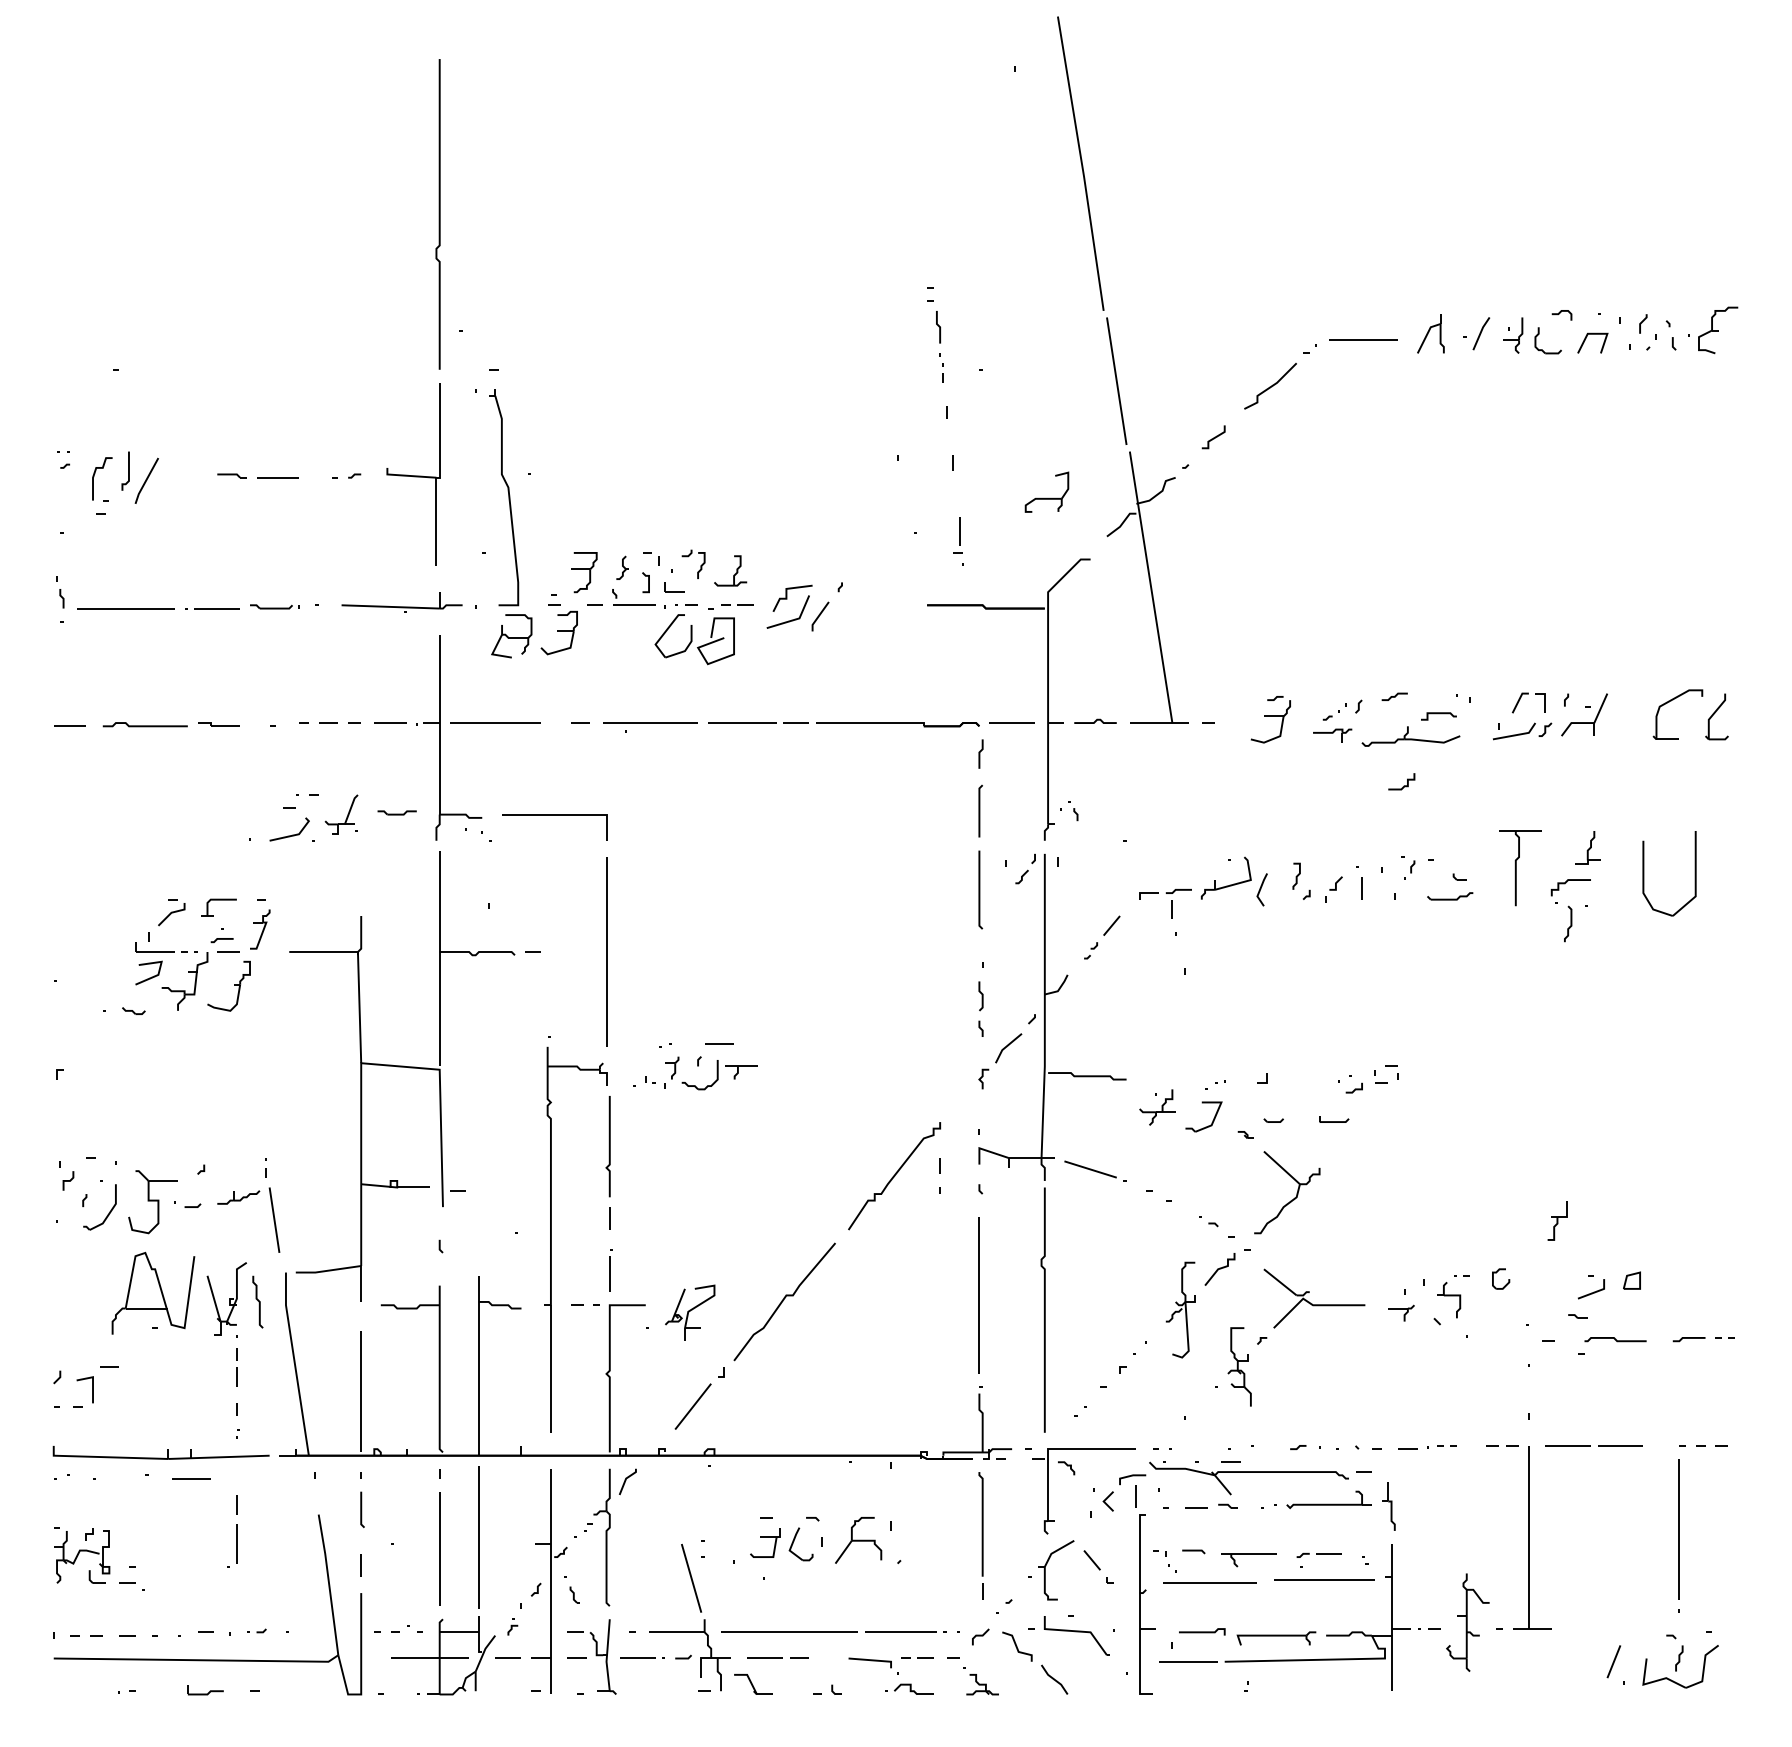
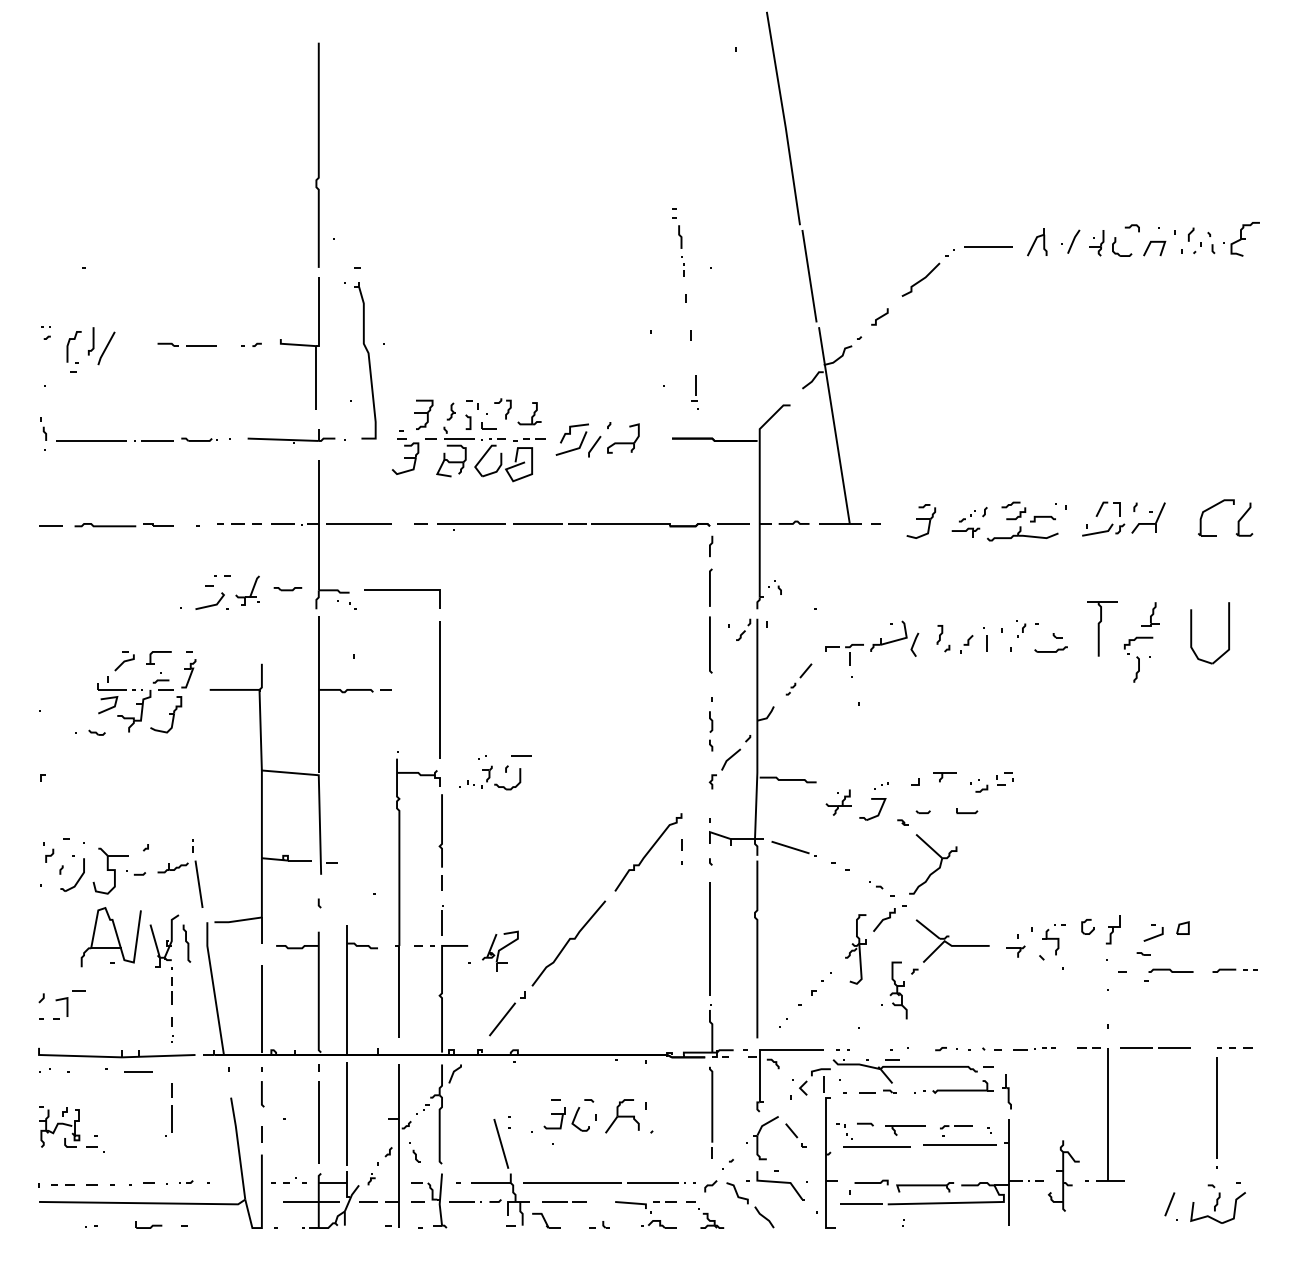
part: (1046, 491) -> (623, 438), moved
part: (511, 636) -> (451, 461), moved
curve: (1403, 785) -> (1017, 516), moved
part: (741, 1072) -> (944, 777), moved
part: (1557, 1220) -> (1113, 929), moved

